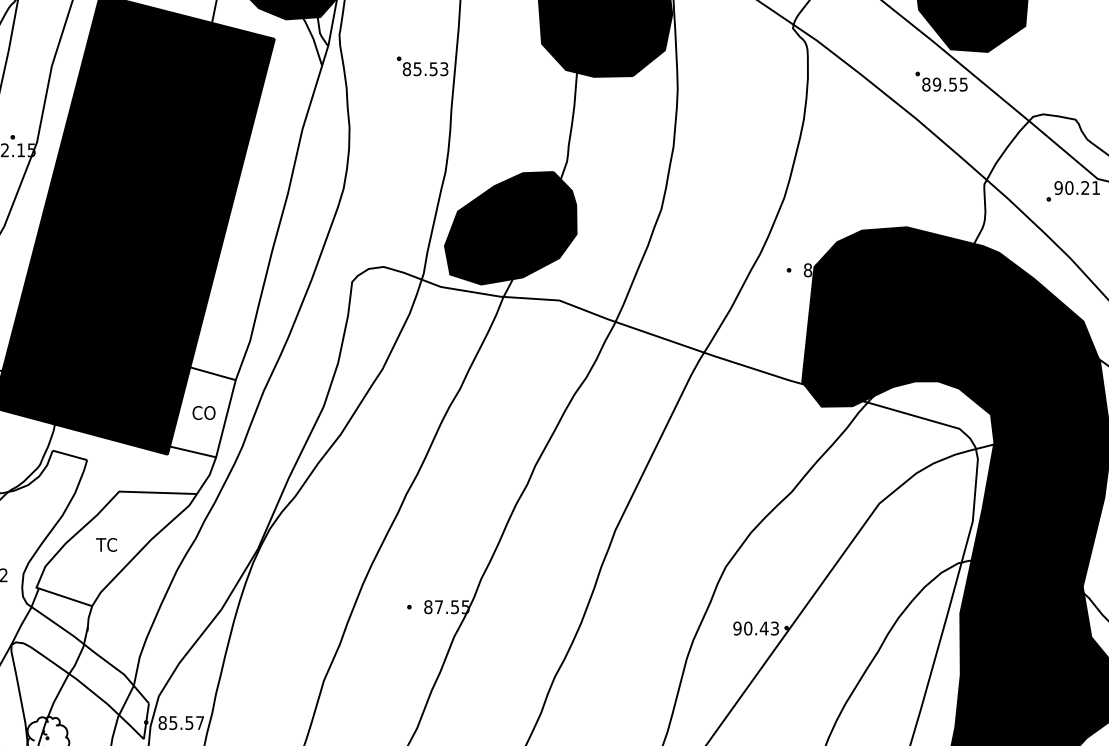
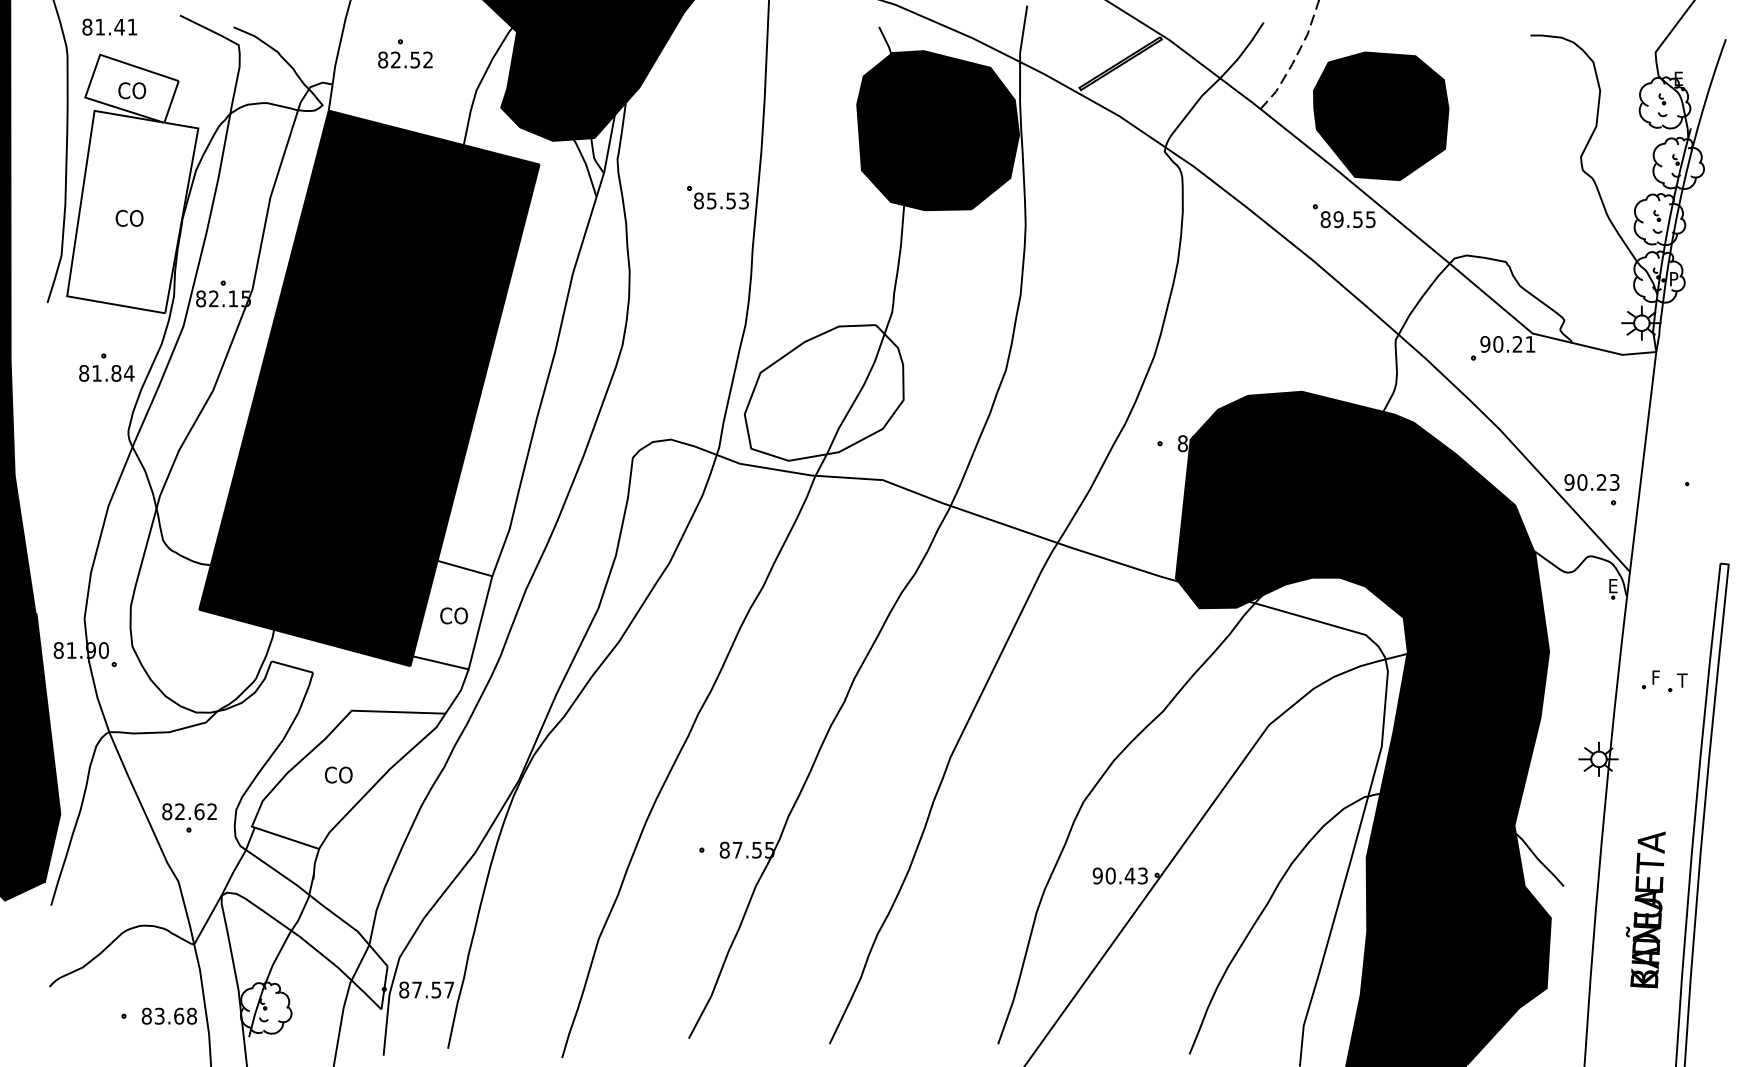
fill: (510, 227) -> (823, 392), removed
text: (107, 544) -> (337, 774), TC -> CO
text: (172, 722) -> (416, 989), 85.57 -> 87.57

